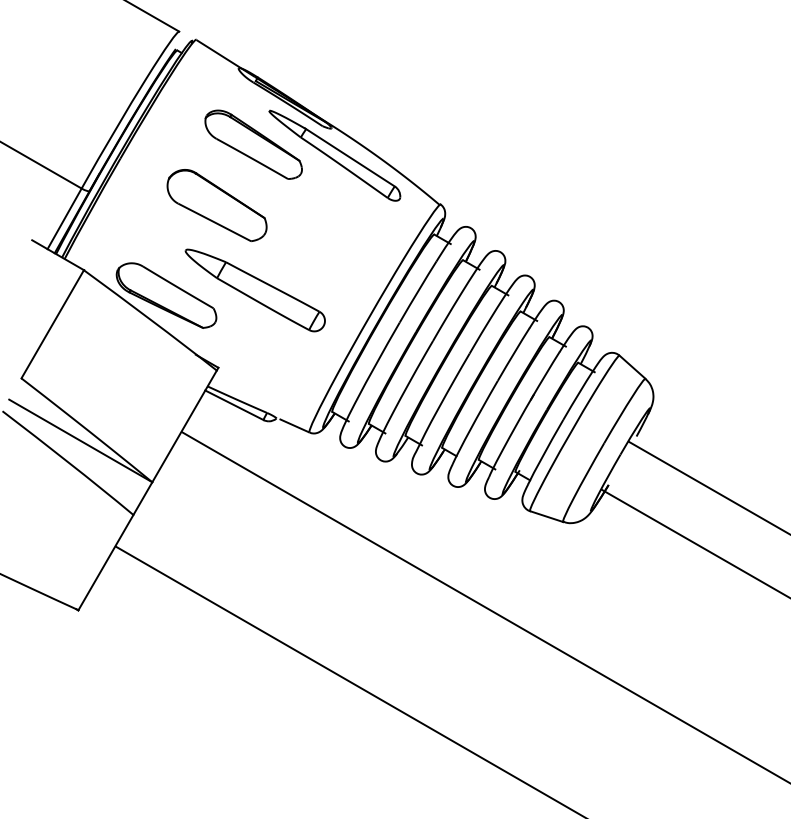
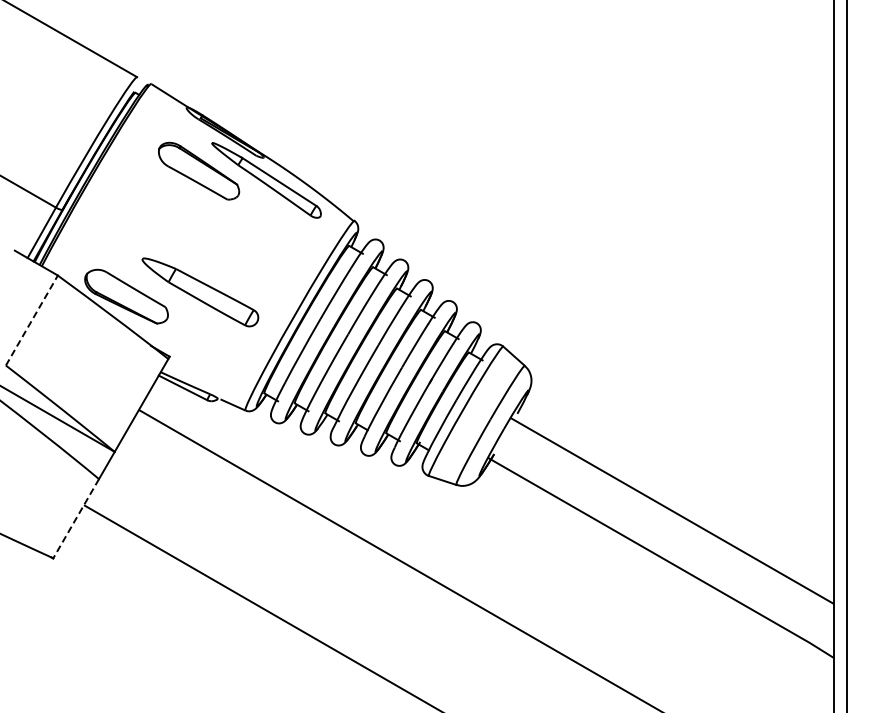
part: (216, 205) -> (168, 221), removed
line: (52, 324) -> (31, 320), solid -> dashed
line: (106, 562) -> (76, 518), solid -> dashed

